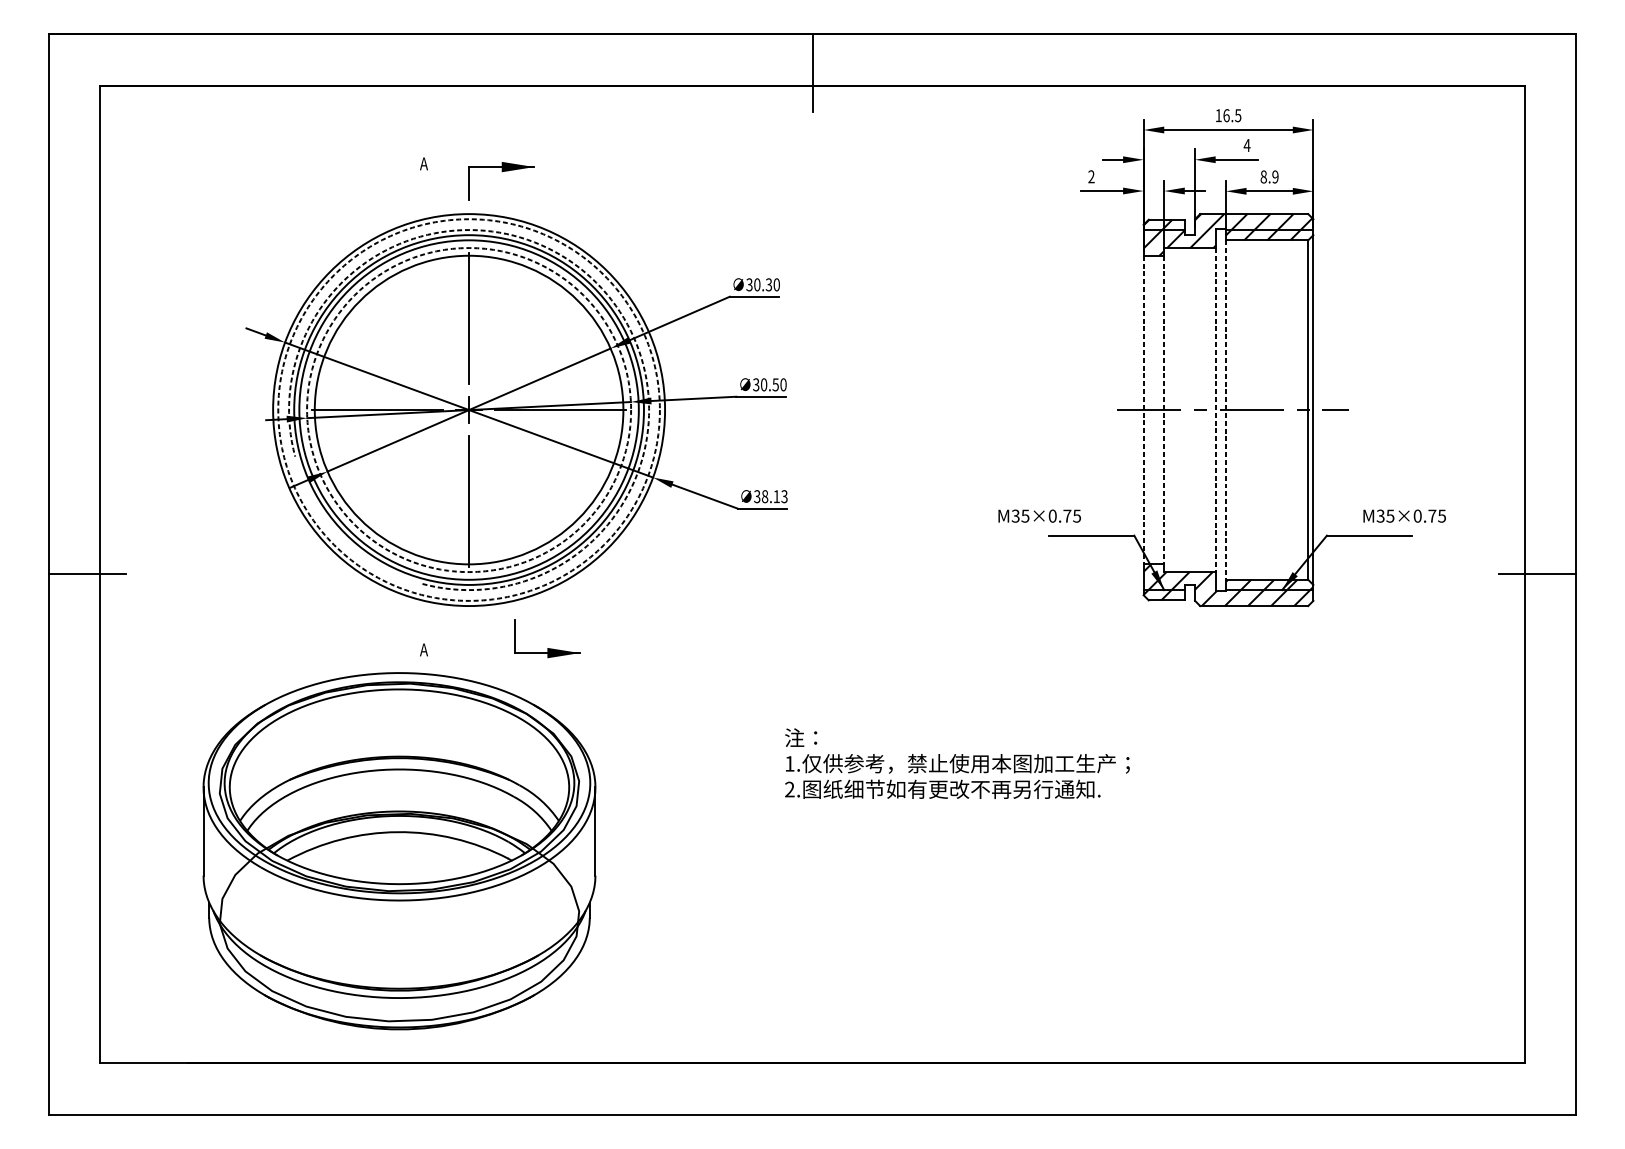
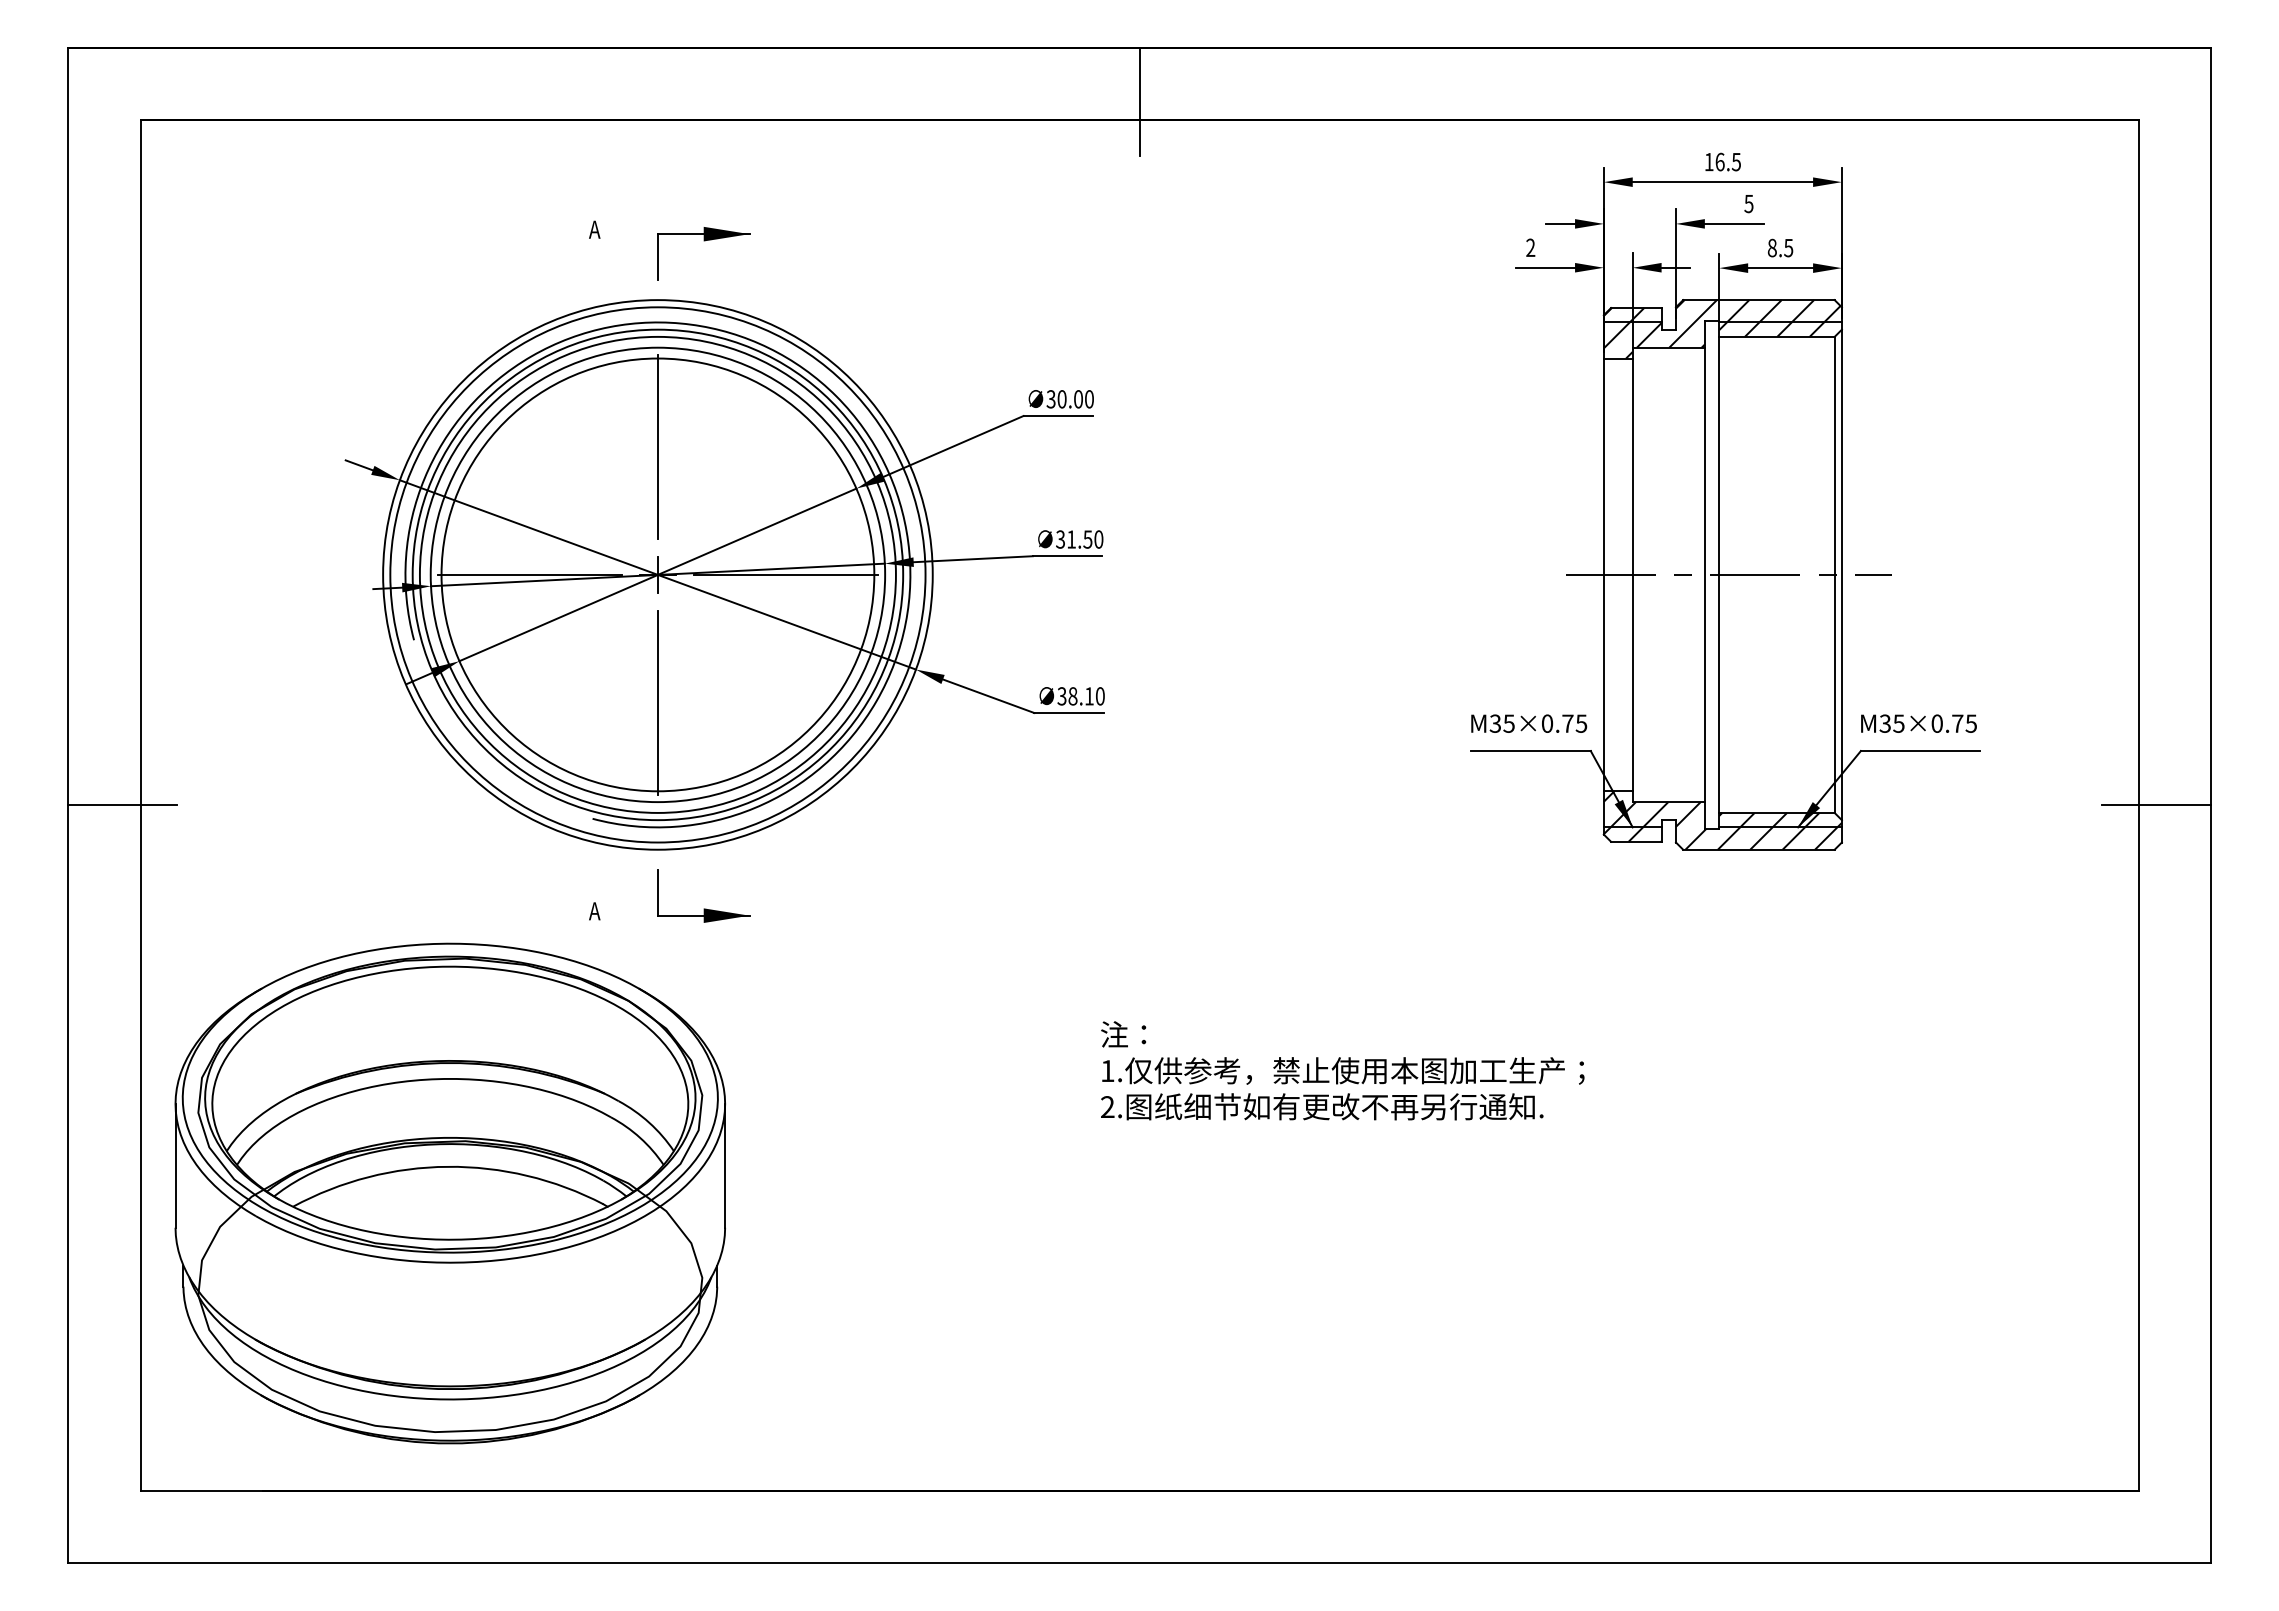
text: (1246, 145) -> (1748, 204), 4 -> 5
text: (1275, 176) -> (1788, 247), 8.9 -> 8.5
arc: (596, 282) -> (836, 396), dashed -> solid
text: (768, 284) -> (1077, 399), 30.30 -> 30.00
text: (764, 384) -> (1071, 539), 30.50 -> 31.50
circle: (468, 409) -> (657, 574), dashed -> solid
circle: (468, 409) -> (657, 574), dashed -> solid
line: (1143, 410) -> (1603, 575), dashed -> solid
line: (1164, 410) -> (1632, 575), dashed -> solid
line: (1215, 410) -> (1704, 575), dashed -> solid
line: (1226, 410) -> (1719, 575), dashed -> solid
text: (783, 496) -> (1099, 696), 38.13 -> 38.10
text: (1039, 516) -> (1529, 723), moved
text: (1404, 516) -> (1918, 723), moved
part: (547, 647) -> (703, 908), moved
part: (398, 851) -> (449, 1193), moved

